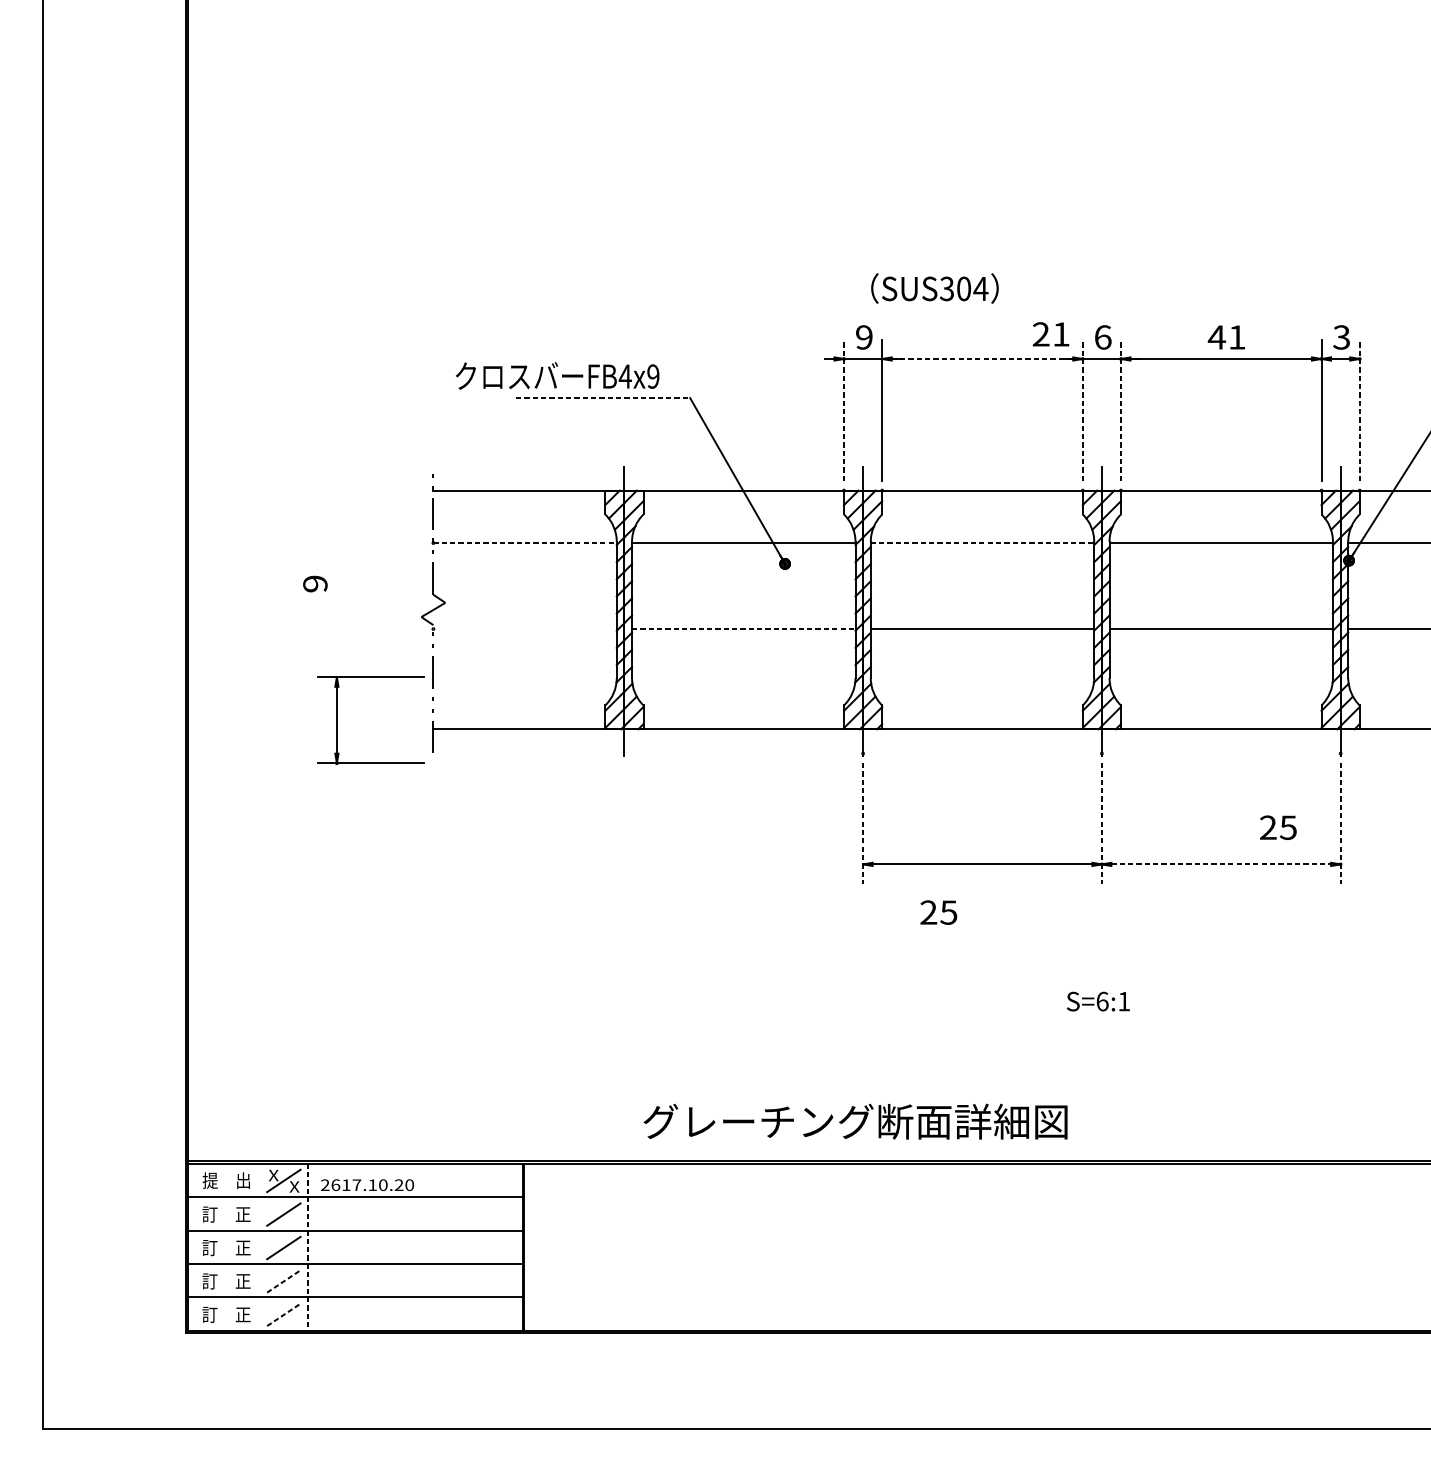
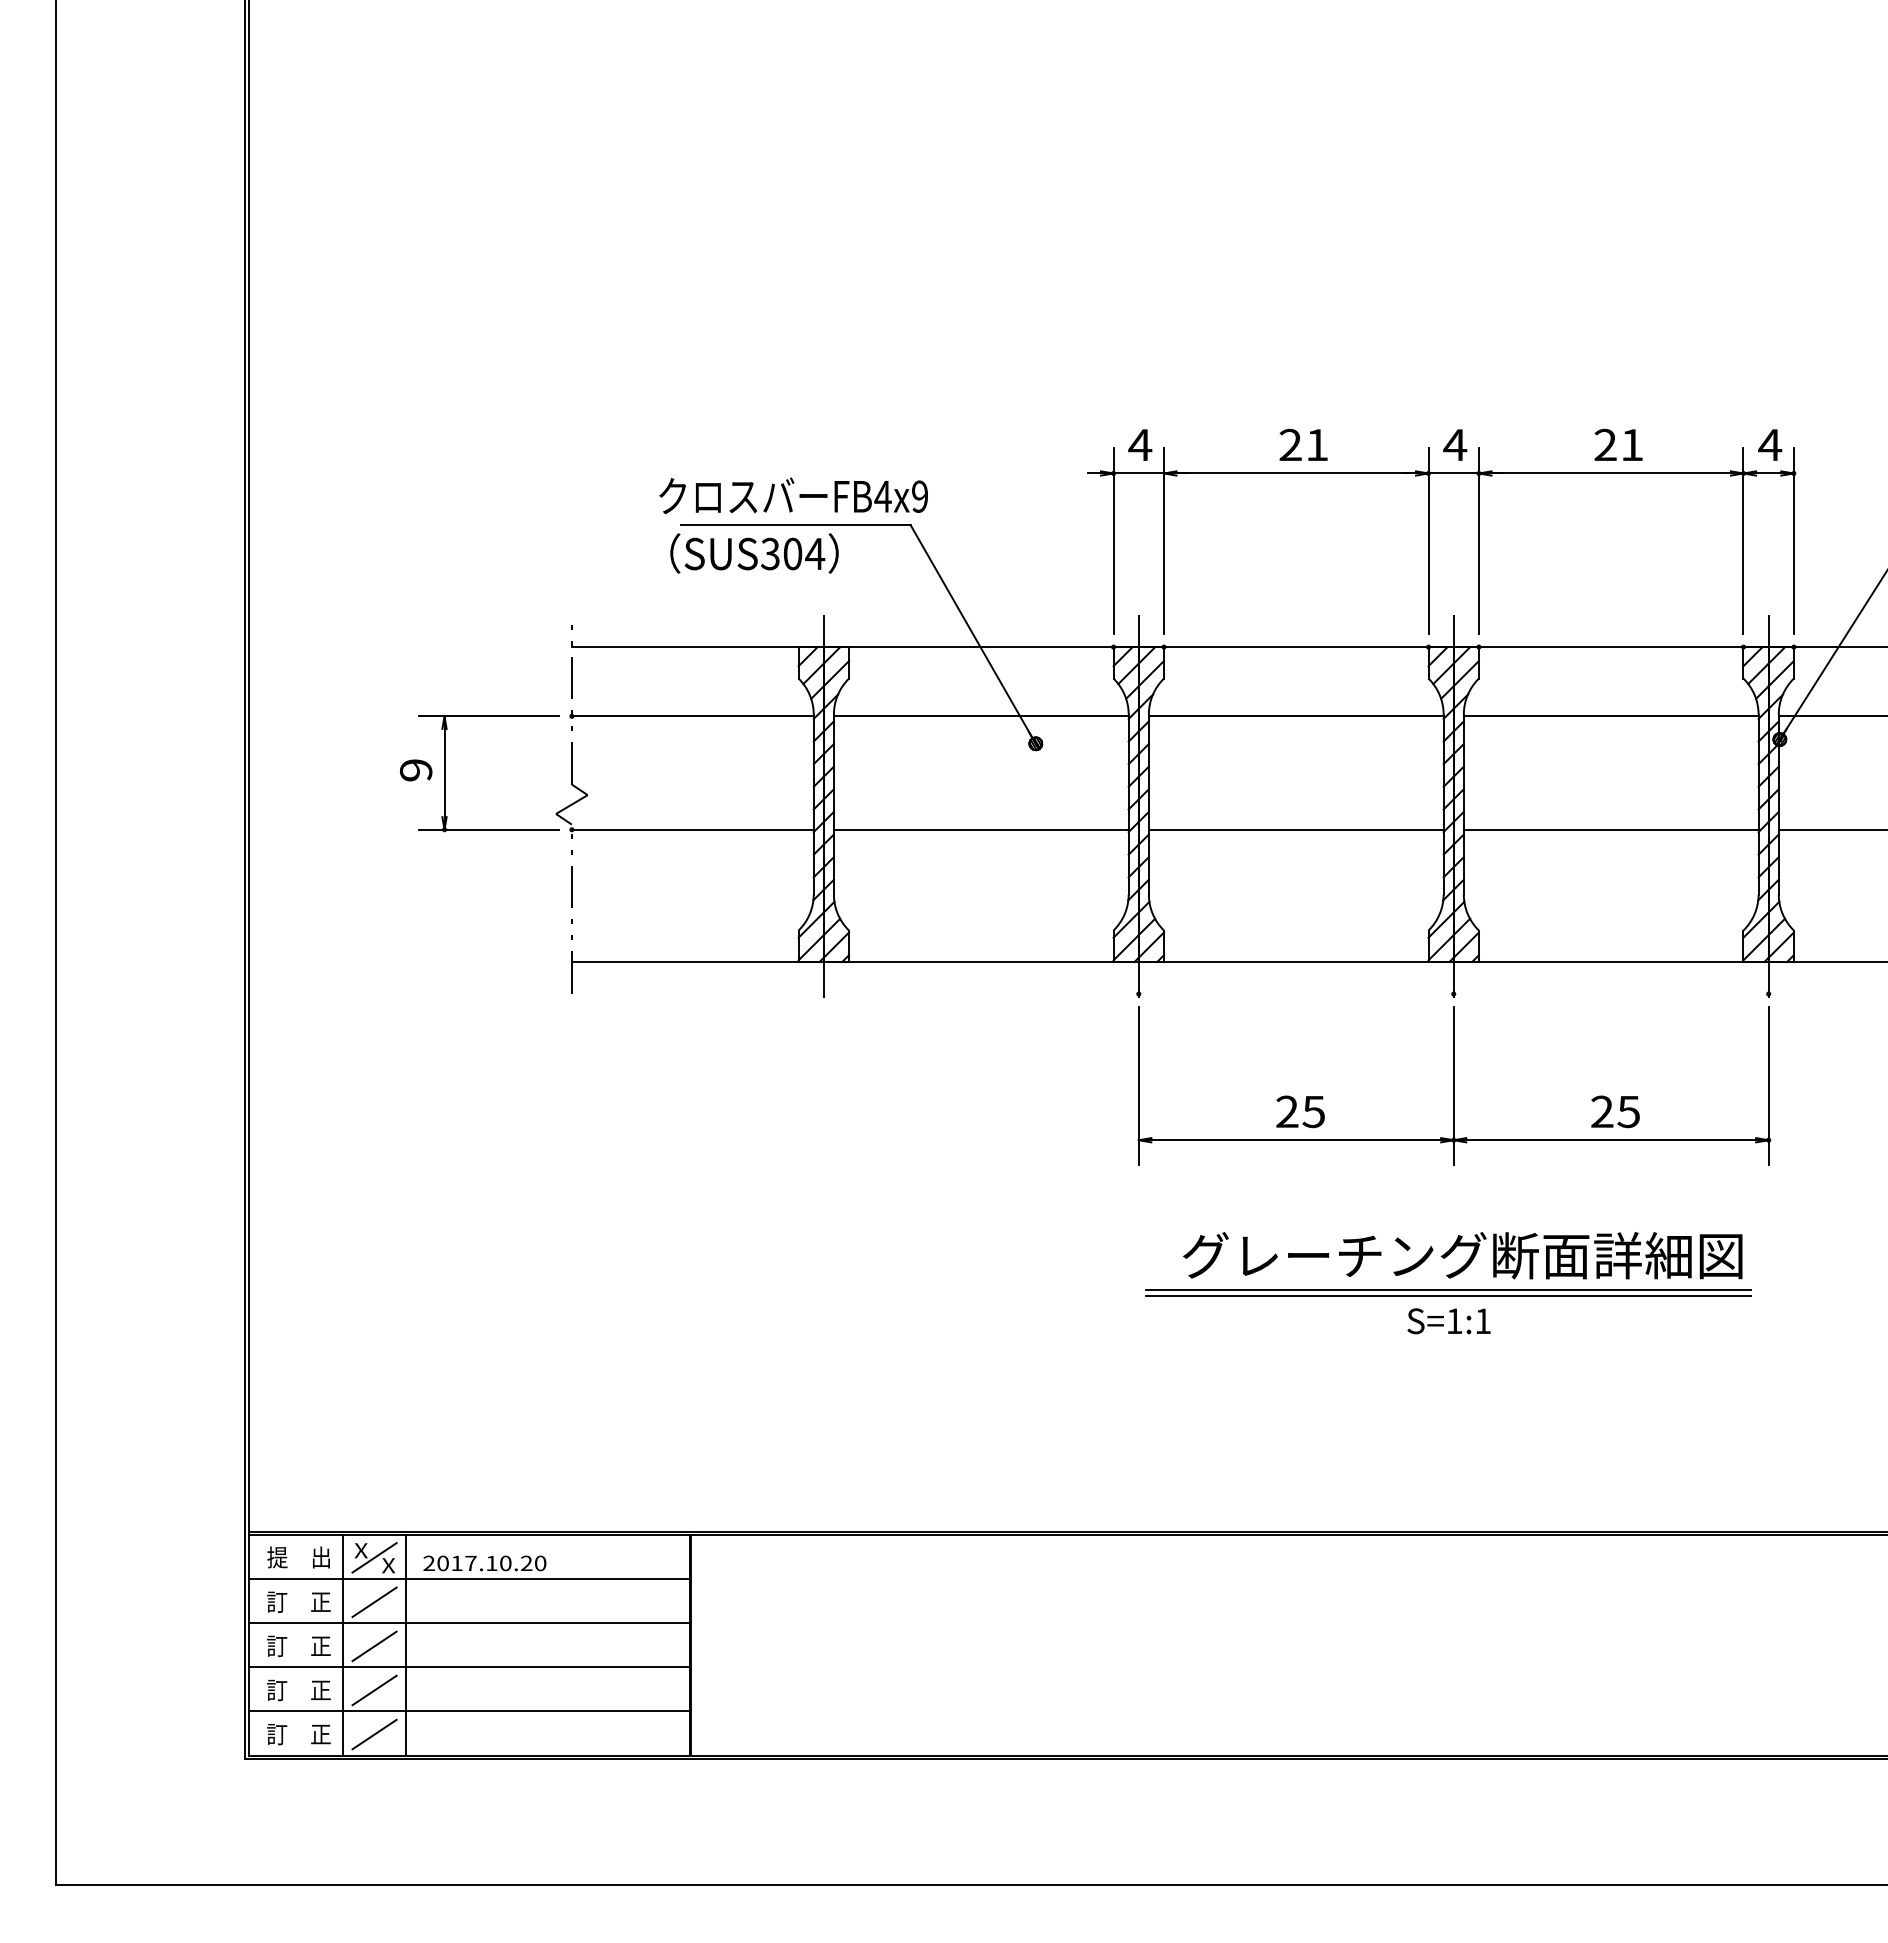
text: (934, 288) -> (754, 553), moved
text: (1050, 334) -> (1303, 444), moved
text: (864, 337) -> (1140, 444), 9 -> 4
text: (1103, 337) -> (1455, 444), 6 -> 4
text: (1216, 337) -> (1605, 444), 41 -> 21
text: (1341, 337) -> (1770, 444), 3 -> 4
line: (982, 359) -> (1296, 473), dashed -> solid
text: (557, 375) -> (793, 495), moved
line: (602, 398) -> (795, 525), dashed -> solid
line: (843, 409) -> (1113, 540), dashed -> solid
line: (1082, 409) -> (1428, 540), dashed -> solid
line: (1120, 409) -> (1478, 540), dashed -> solid
line: (1359, 409) -> (1793, 540), dashed -> solid
line: (524, 543) -> (692, 716), dashed -> solid
line: (982, 543) -> (1296, 716), dashed -> solid
line: (524, 628) -> (692, 829), added
line: (743, 628) -> (981, 829), dashed -> solid
part: (337, 720) -> (445, 773), moved
line: (862, 823) -> (1138, 1086), dashed -> solid
line: (1101, 823) -> (1453, 1086), dashed -> solid
line: (1340, 823) -> (1768, 1086), dashed -> solid
text: (1278, 827) -> (1615, 1111), moved
line: (1221, 864) -> (1611, 1140), dashed -> solid
text: (938, 912) -> (1300, 1111), moved
line: (1097, 977) -> (1448, 1289), added
line: (1097, 982) -> (1448, 1295), added
text: (1102, 1001) -> (1454, 1321), S=6:1 -> S=1:1
text: (855, 1121) -> (1462, 1255), moved
text: (335, 1184) -> (442, 1562), 2617.10.20 -> 2017.10.20
line: (260, 1247) -> (343, 1645), added
line: (308, 1247) -> (406, 1645), dashed -> solid
line: (283, 1281) -> (374, 1690), dashed -> solid
line: (283, 1314) -> (374, 1734), dashed -> solid

